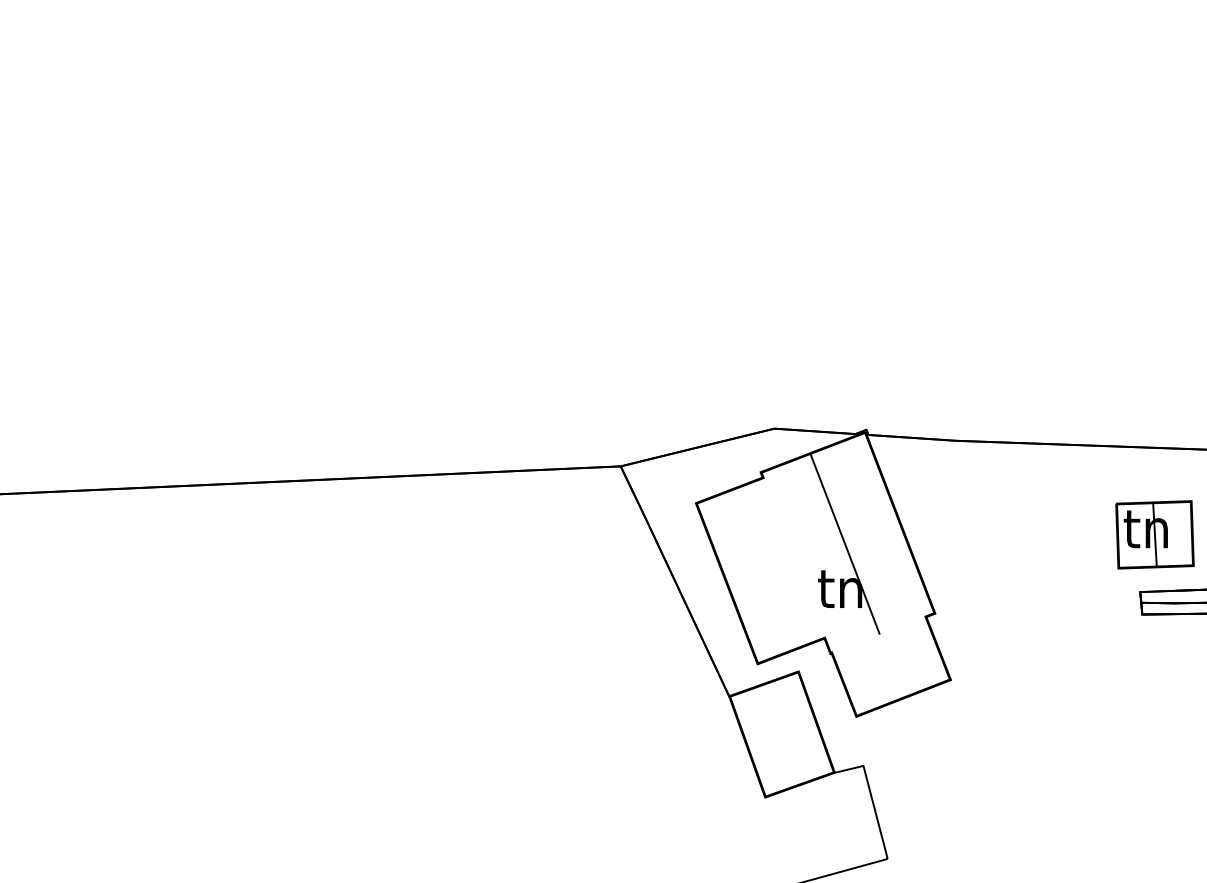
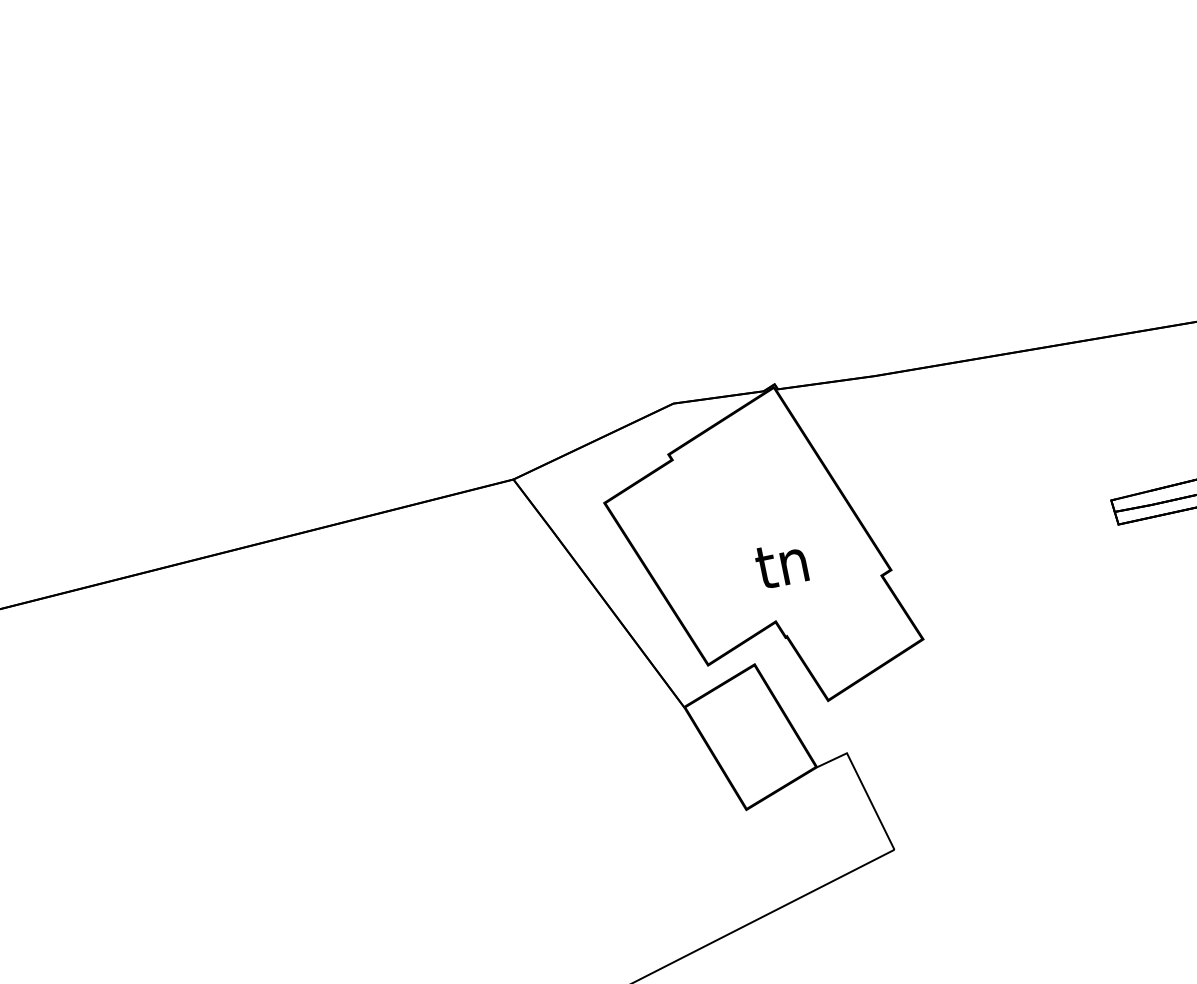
part: (1154, 534) -> (1113, 434), removed
line: (844, 543) -> (776, 513), removed

